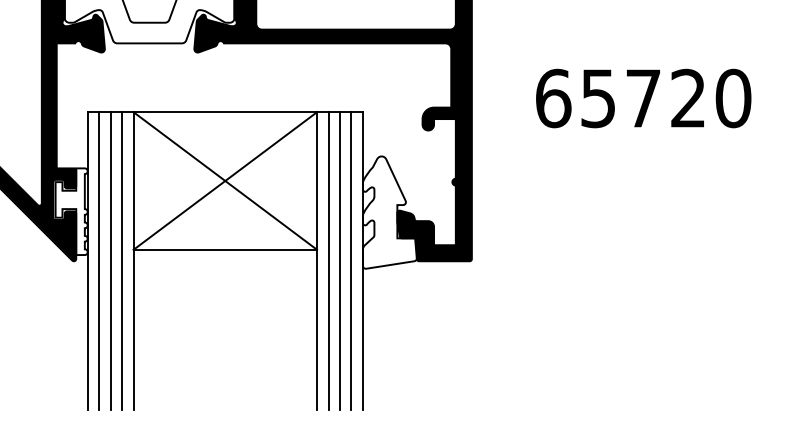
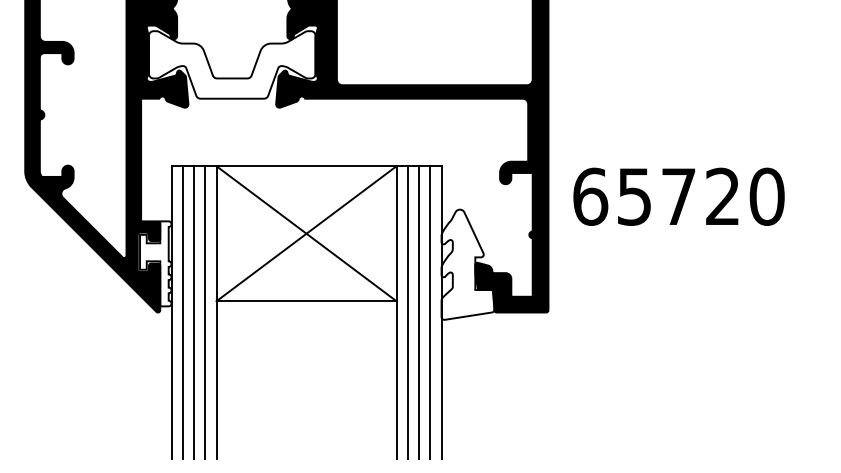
text: (643, 98) -> (678, 196), moved

